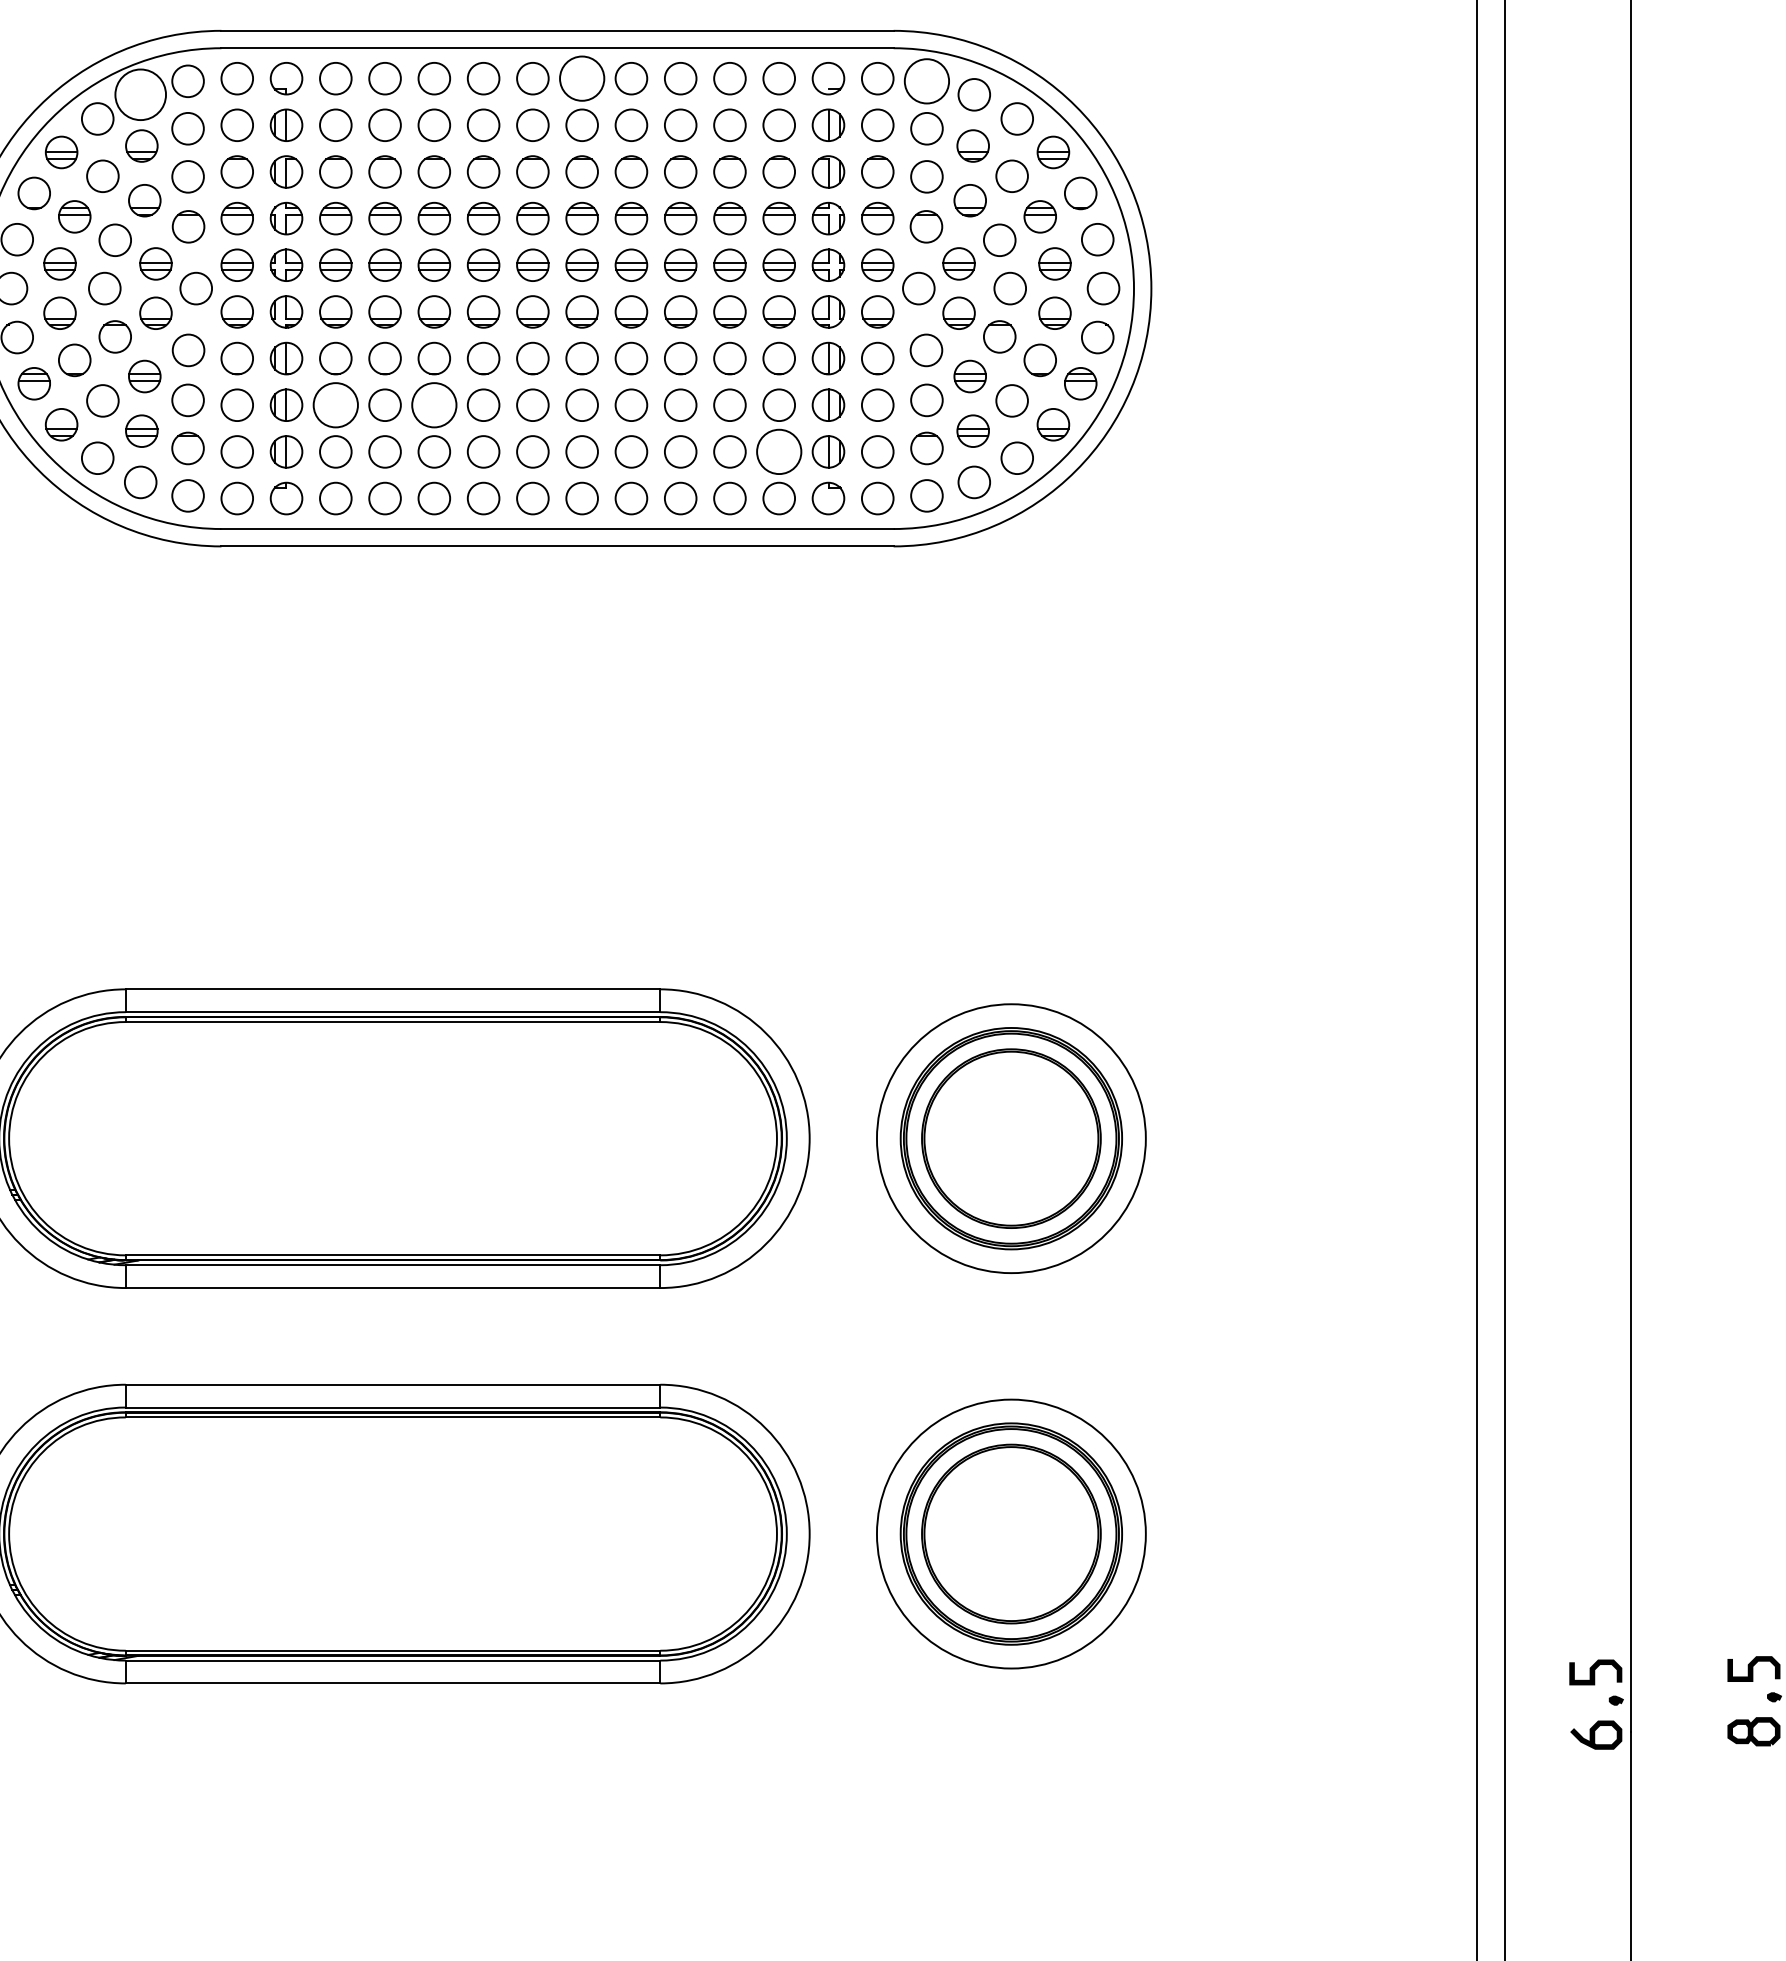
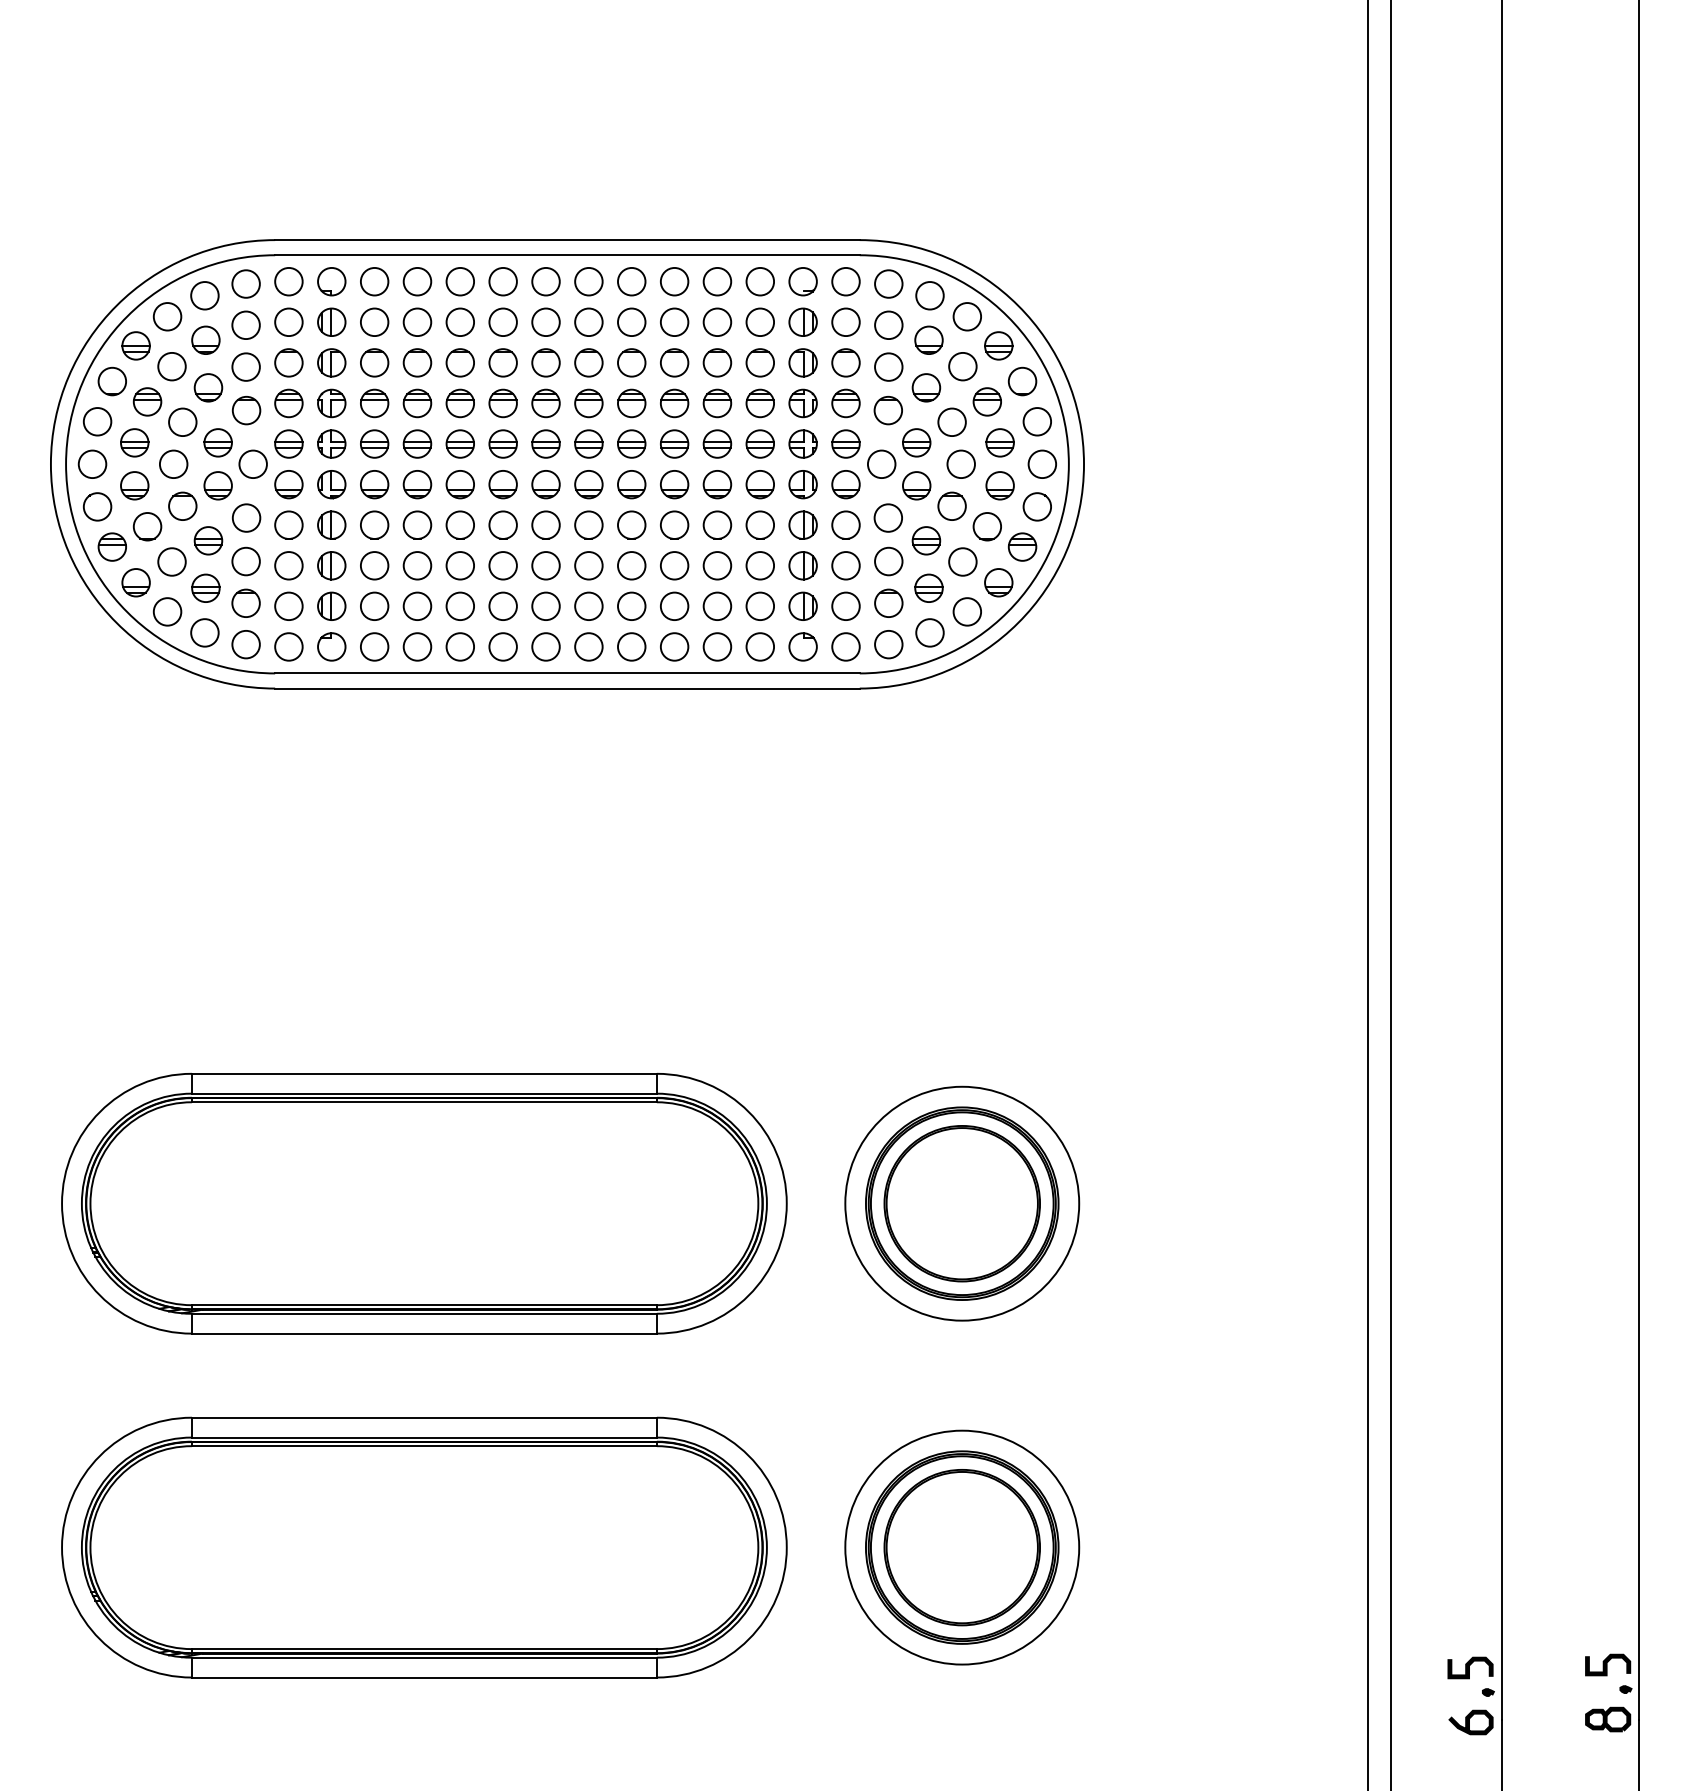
circle: (581, 78) -> (588, 281), size x0.71
circle: (926, 80) -> (888, 283), size x0.71
circle: (140, 94) -> (204, 295), size x0.62
circle: (335, 404) -> (374, 565), size x0.71
circle: (434, 404) -> (460, 565), size x0.71
circle: (779, 452) -> (760, 606), size x0.71

